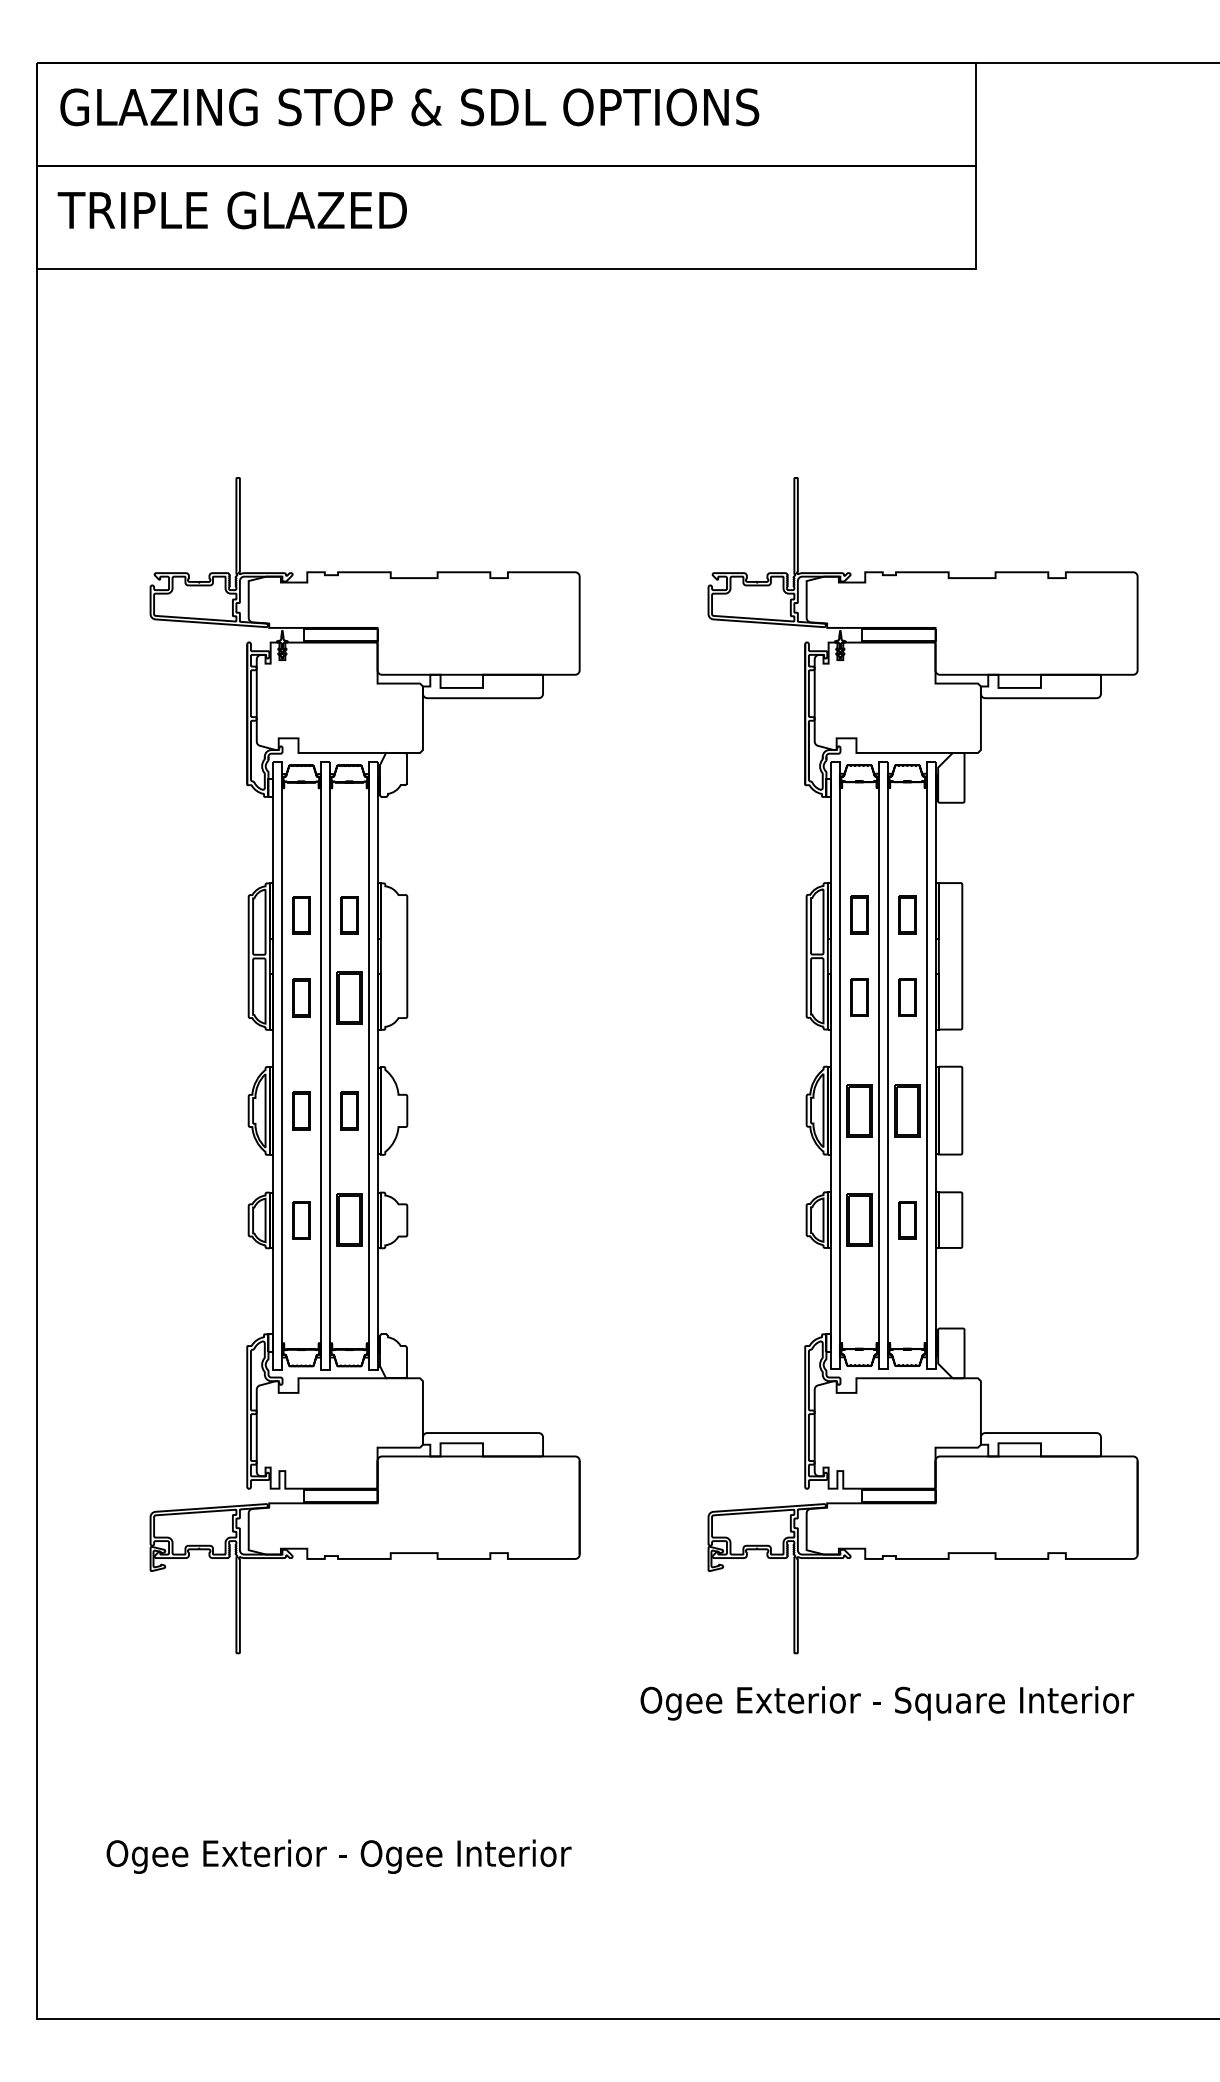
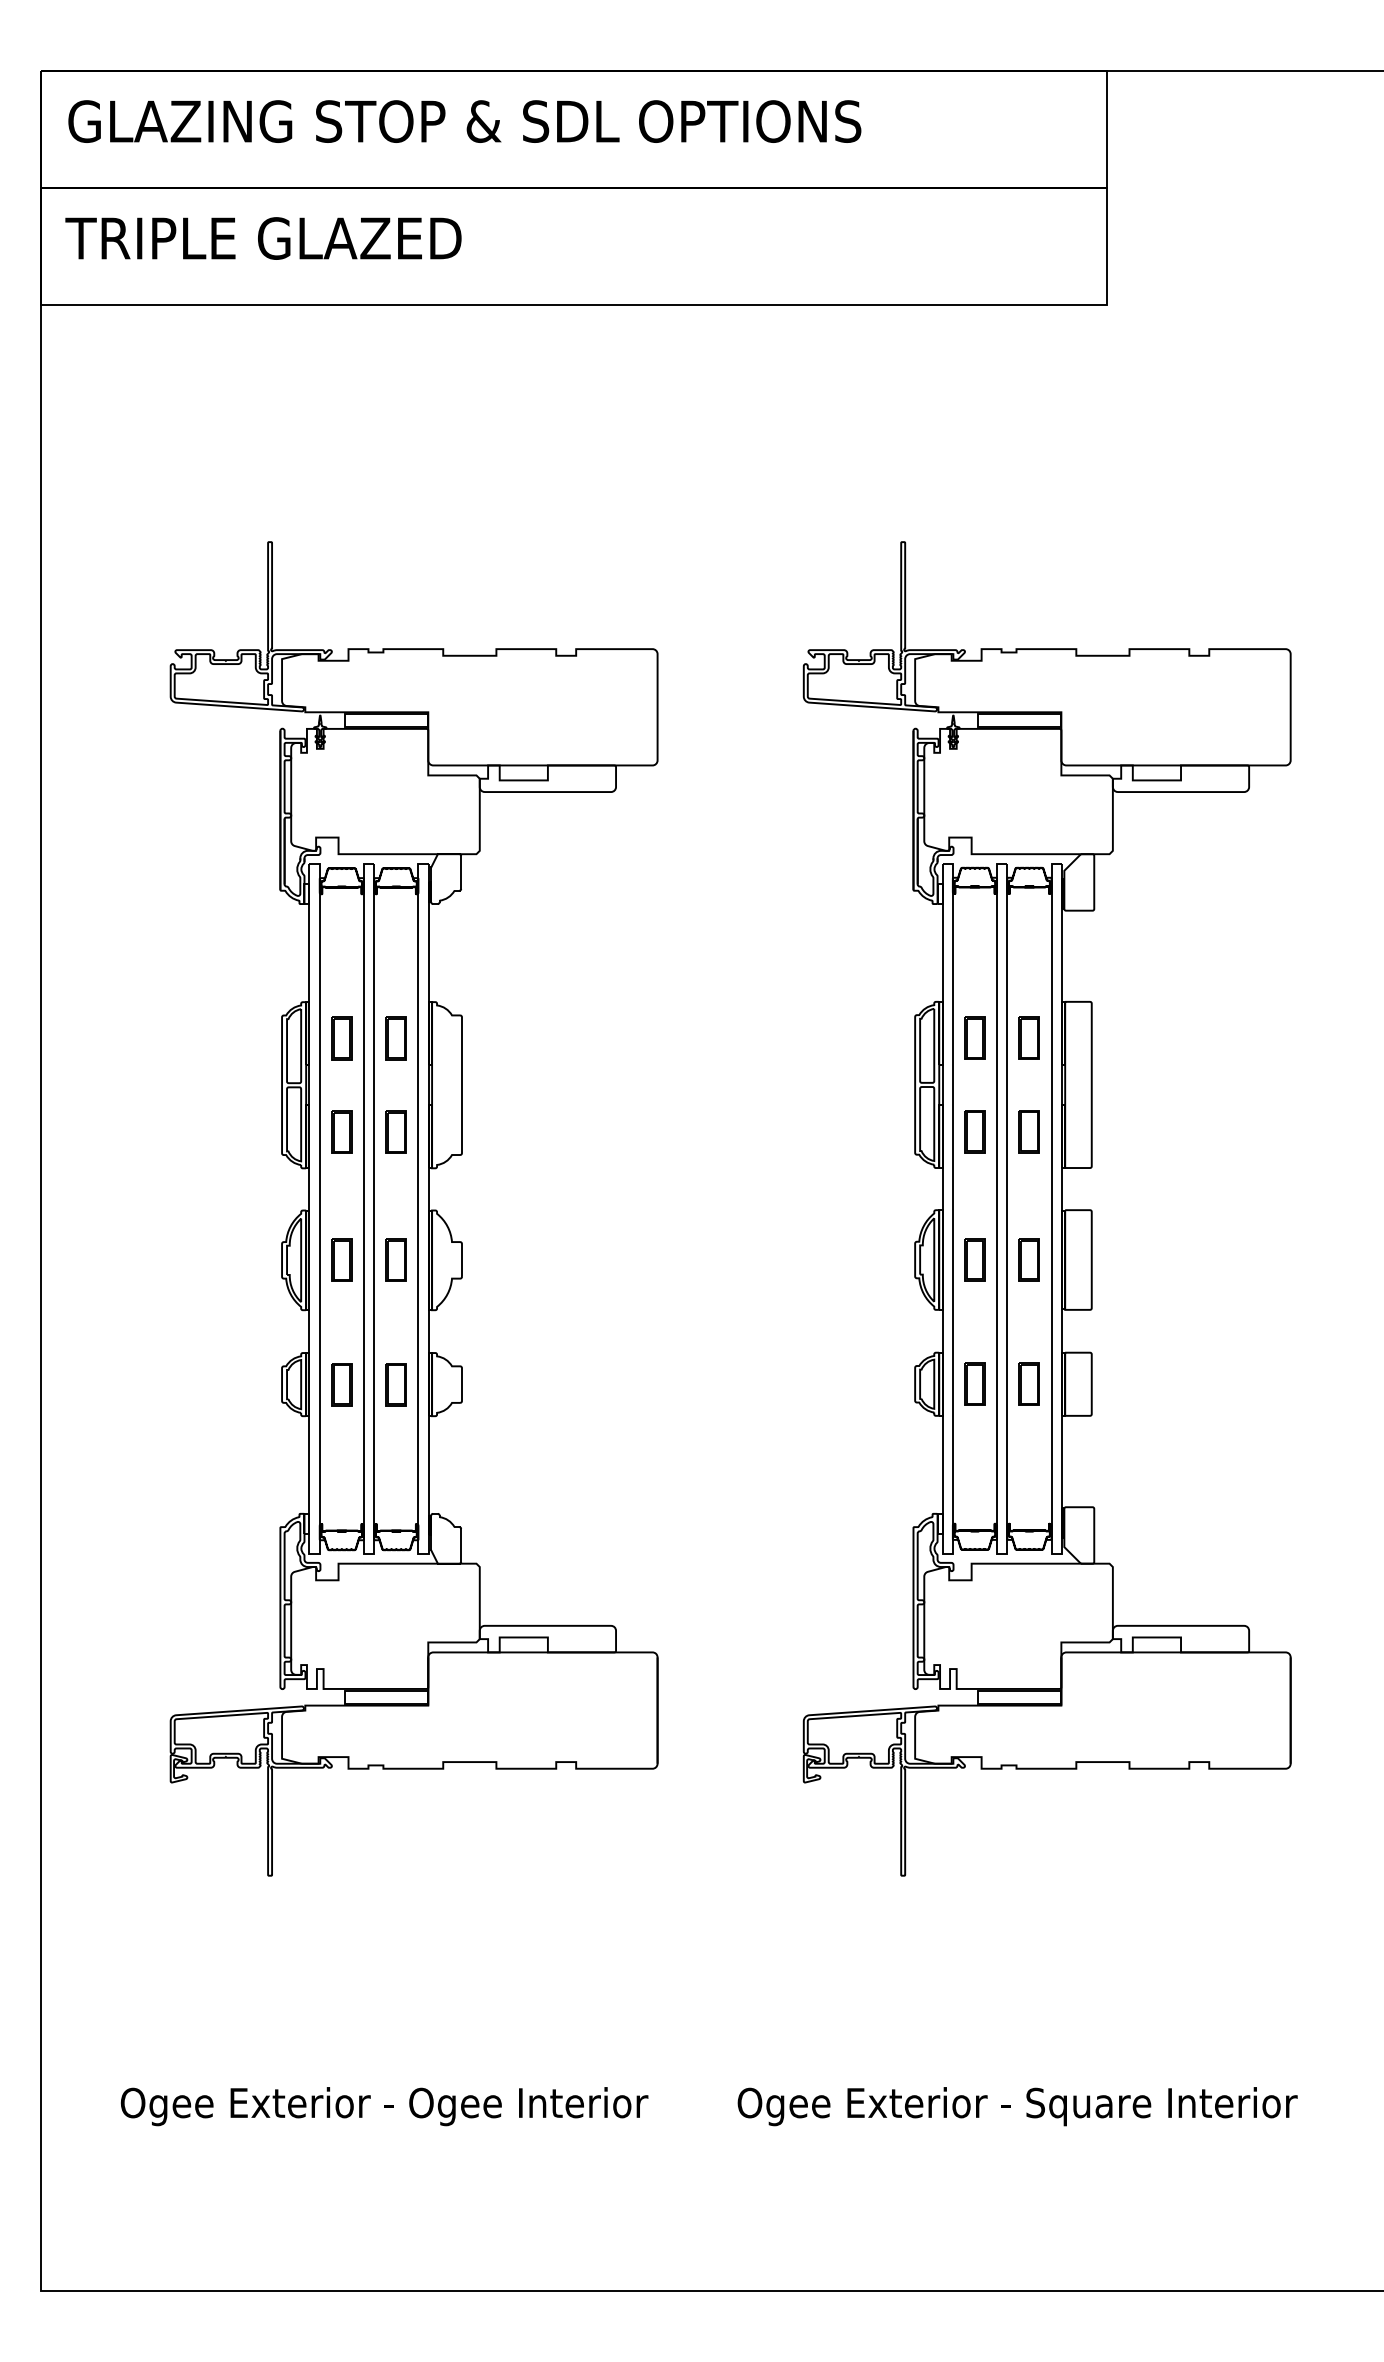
part: (348, 997) -> (395, 1131), size x0.71
part: (858, 1110) -> (974, 1259), size x0.71
part: (906, 1110) -> (1028, 1259), size x0.71
part: (858, 1219) -> (974, 1383), size x0.71
part: (348, 1220) -> (395, 1384), size x0.71
text: (887, 1703) -> (1017, 2106), moved

